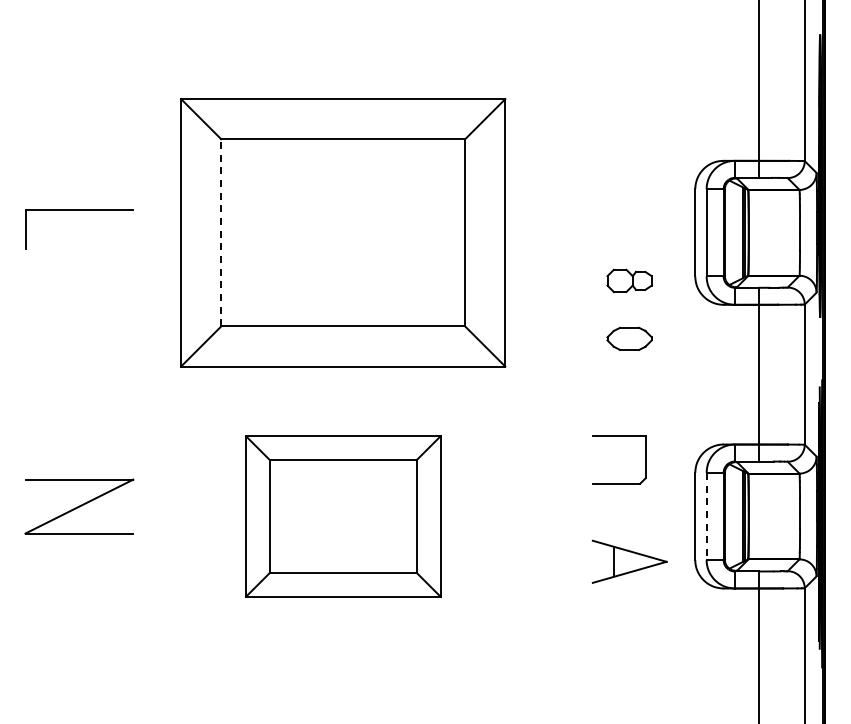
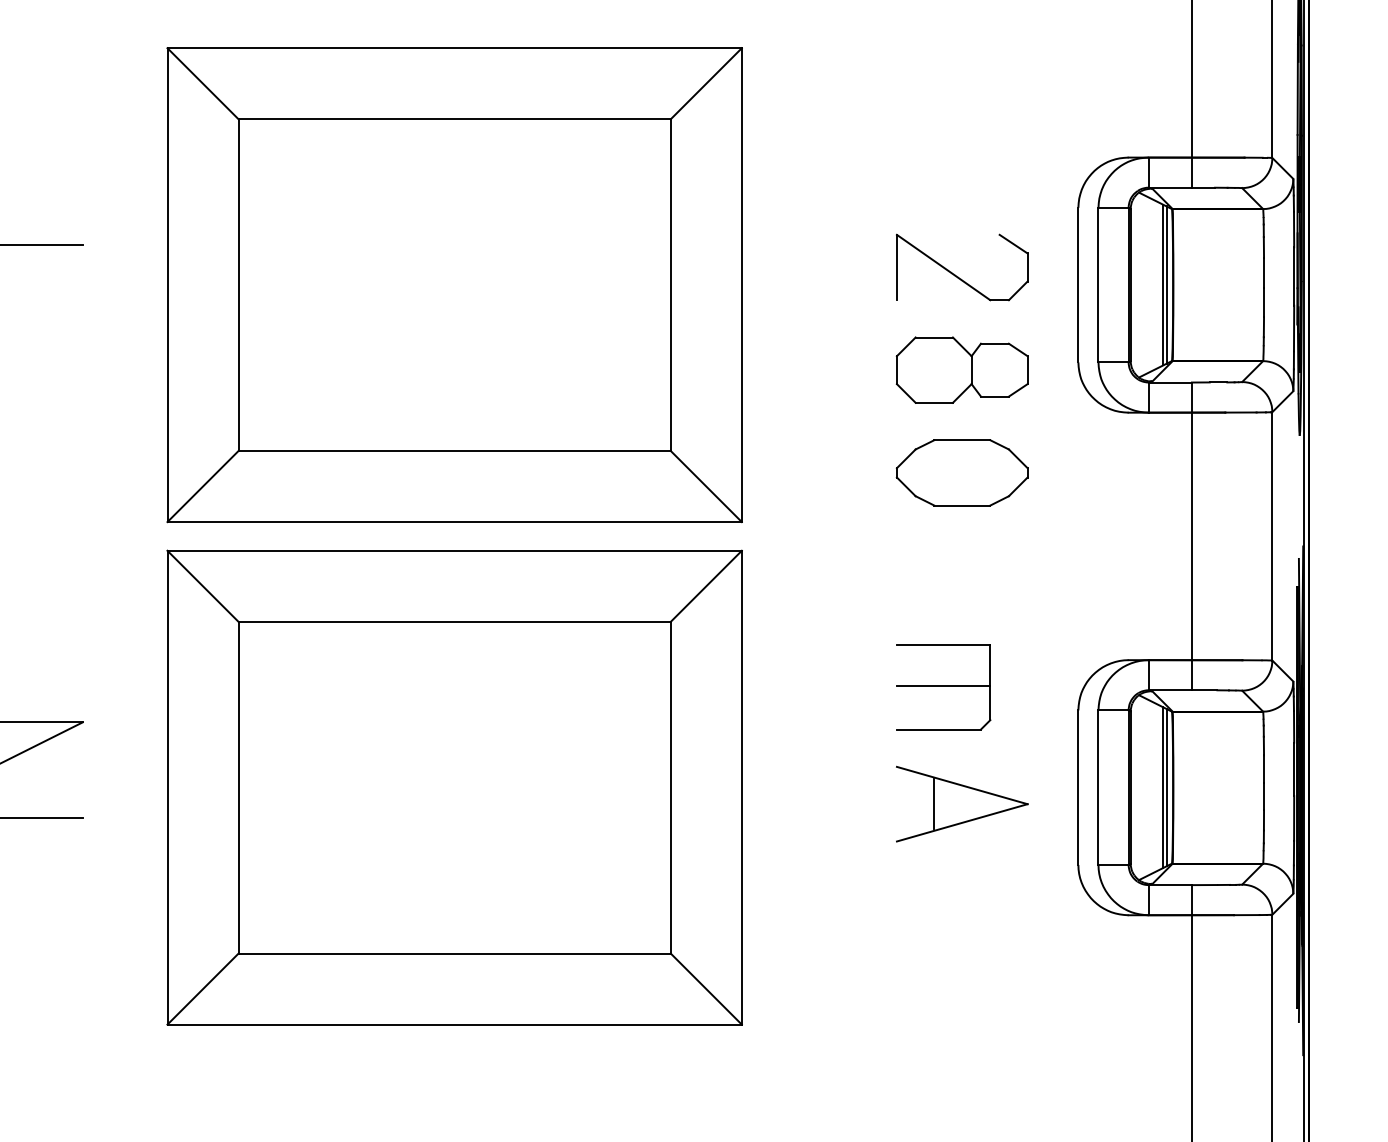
part: (629, 222) -> (961, 266), added
line: (221, 232) -> (239, 284), dashed -> solid
part: (629, 280) -> (961, 369), size x1.67
part: (629, 338) -> (961, 472), size x1.67
line: (618, 459) -> (942, 686), added
part: (343, 516) -> (455, 787), size x1.67
line: (706, 516) -> (1098, 787), dashed -> solid
part: (629, 561) -> (961, 803), moved

